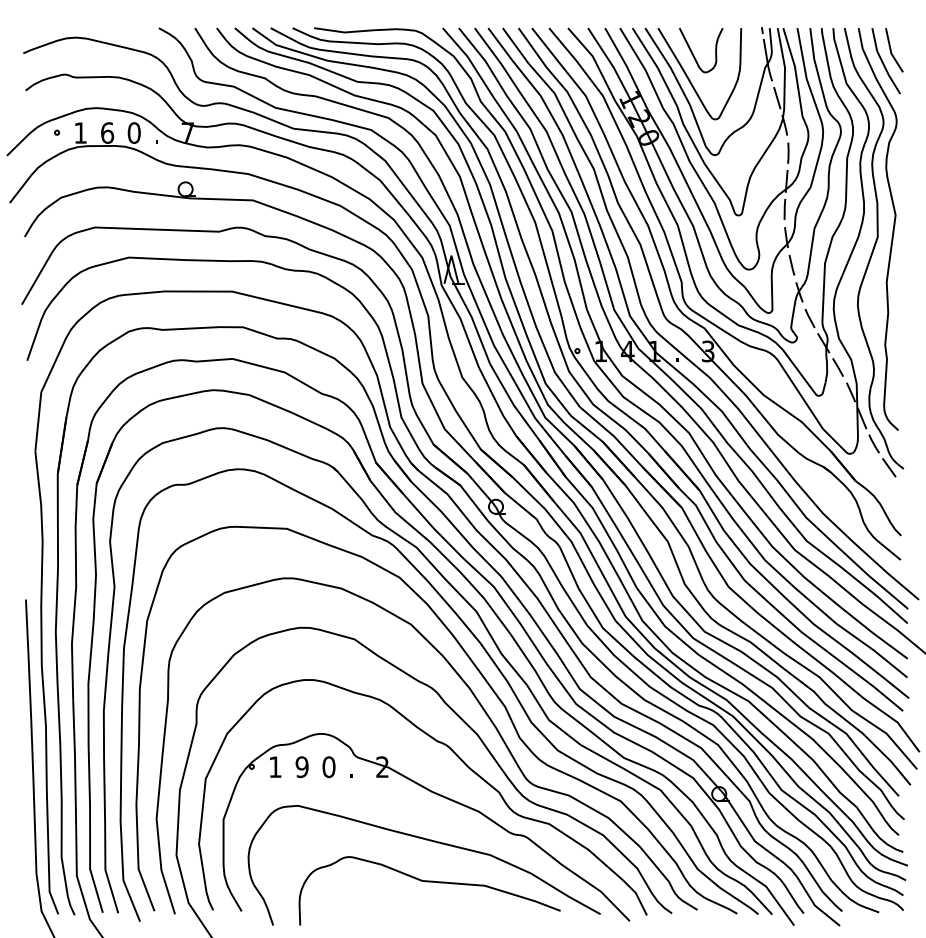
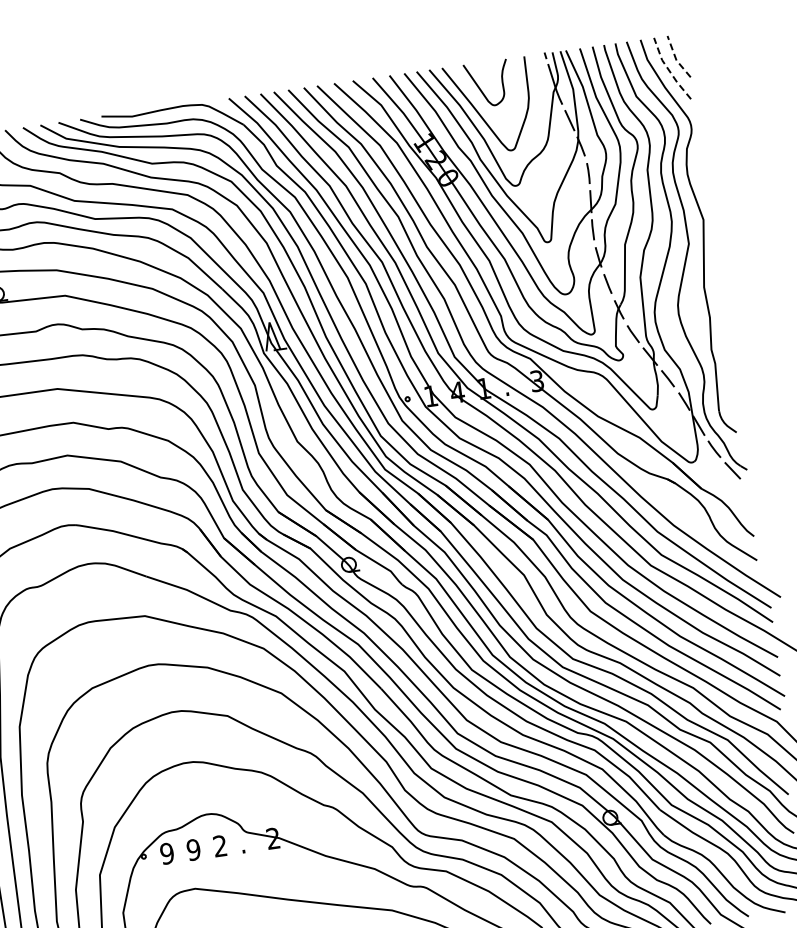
line: (891, 51) -> (676, 58), solid -> dashed
line: (882, 61) -> (668, 69), solid -> dashed
text: (274, 767) -> (166, 854), 1 -> 9
text: (328, 767) -> (219, 846), 0 -> 2

